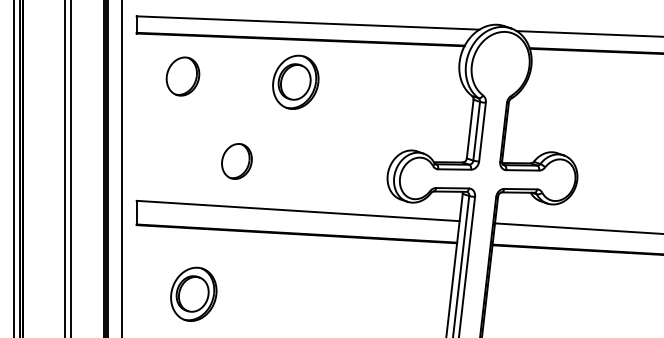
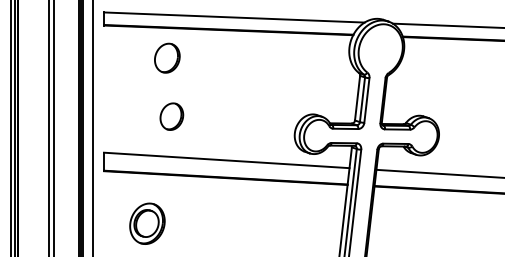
part: (182, 76) -> (166, 58), moved
part: (295, 81) -> (224, 61), removed
part: (236, 161) -> (171, 116), moved

